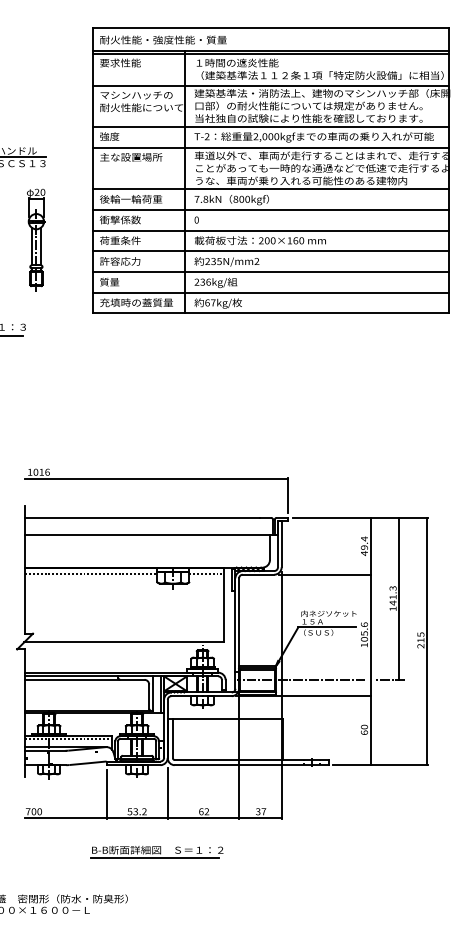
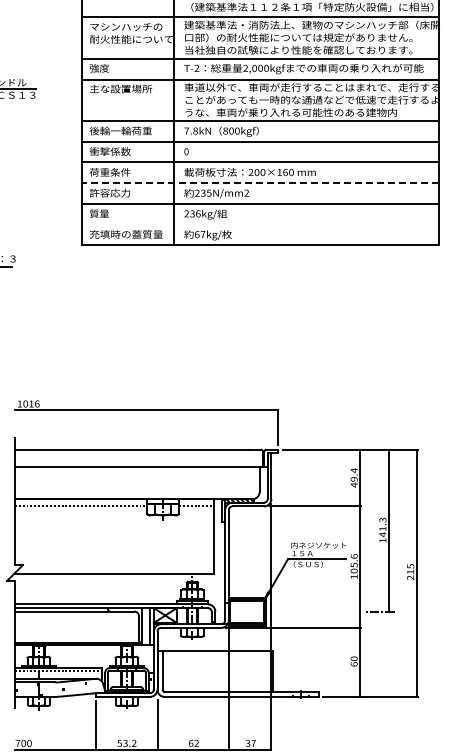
part: (36, 239) -> (26, 171), removed
line: (270, 251) -> (260, 183), solid -> dashed
line: (270, 292) -> (260, 224), removed
line: (301, 680) -> (291, 612), removed

